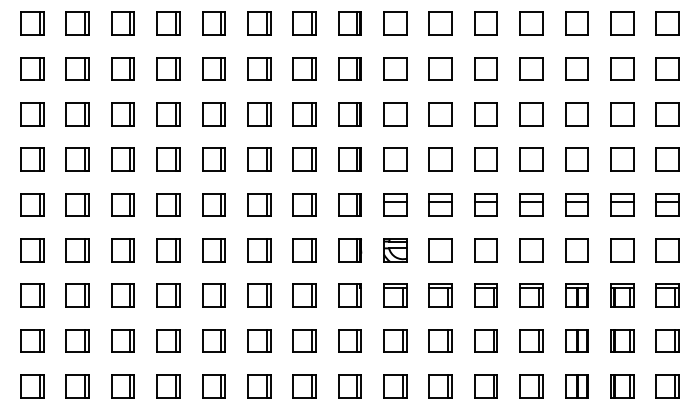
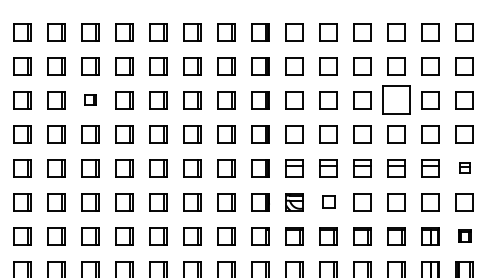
part: (122, 114) -> (89, 100), size x0.6
part: (531, 114) -> (396, 100), size x1.6
part: (622, 204) -> (465, 167), size x0.6
part: (440, 250) -> (328, 202), size x0.7
part: (622, 295) -> (465, 236), size x0.7

